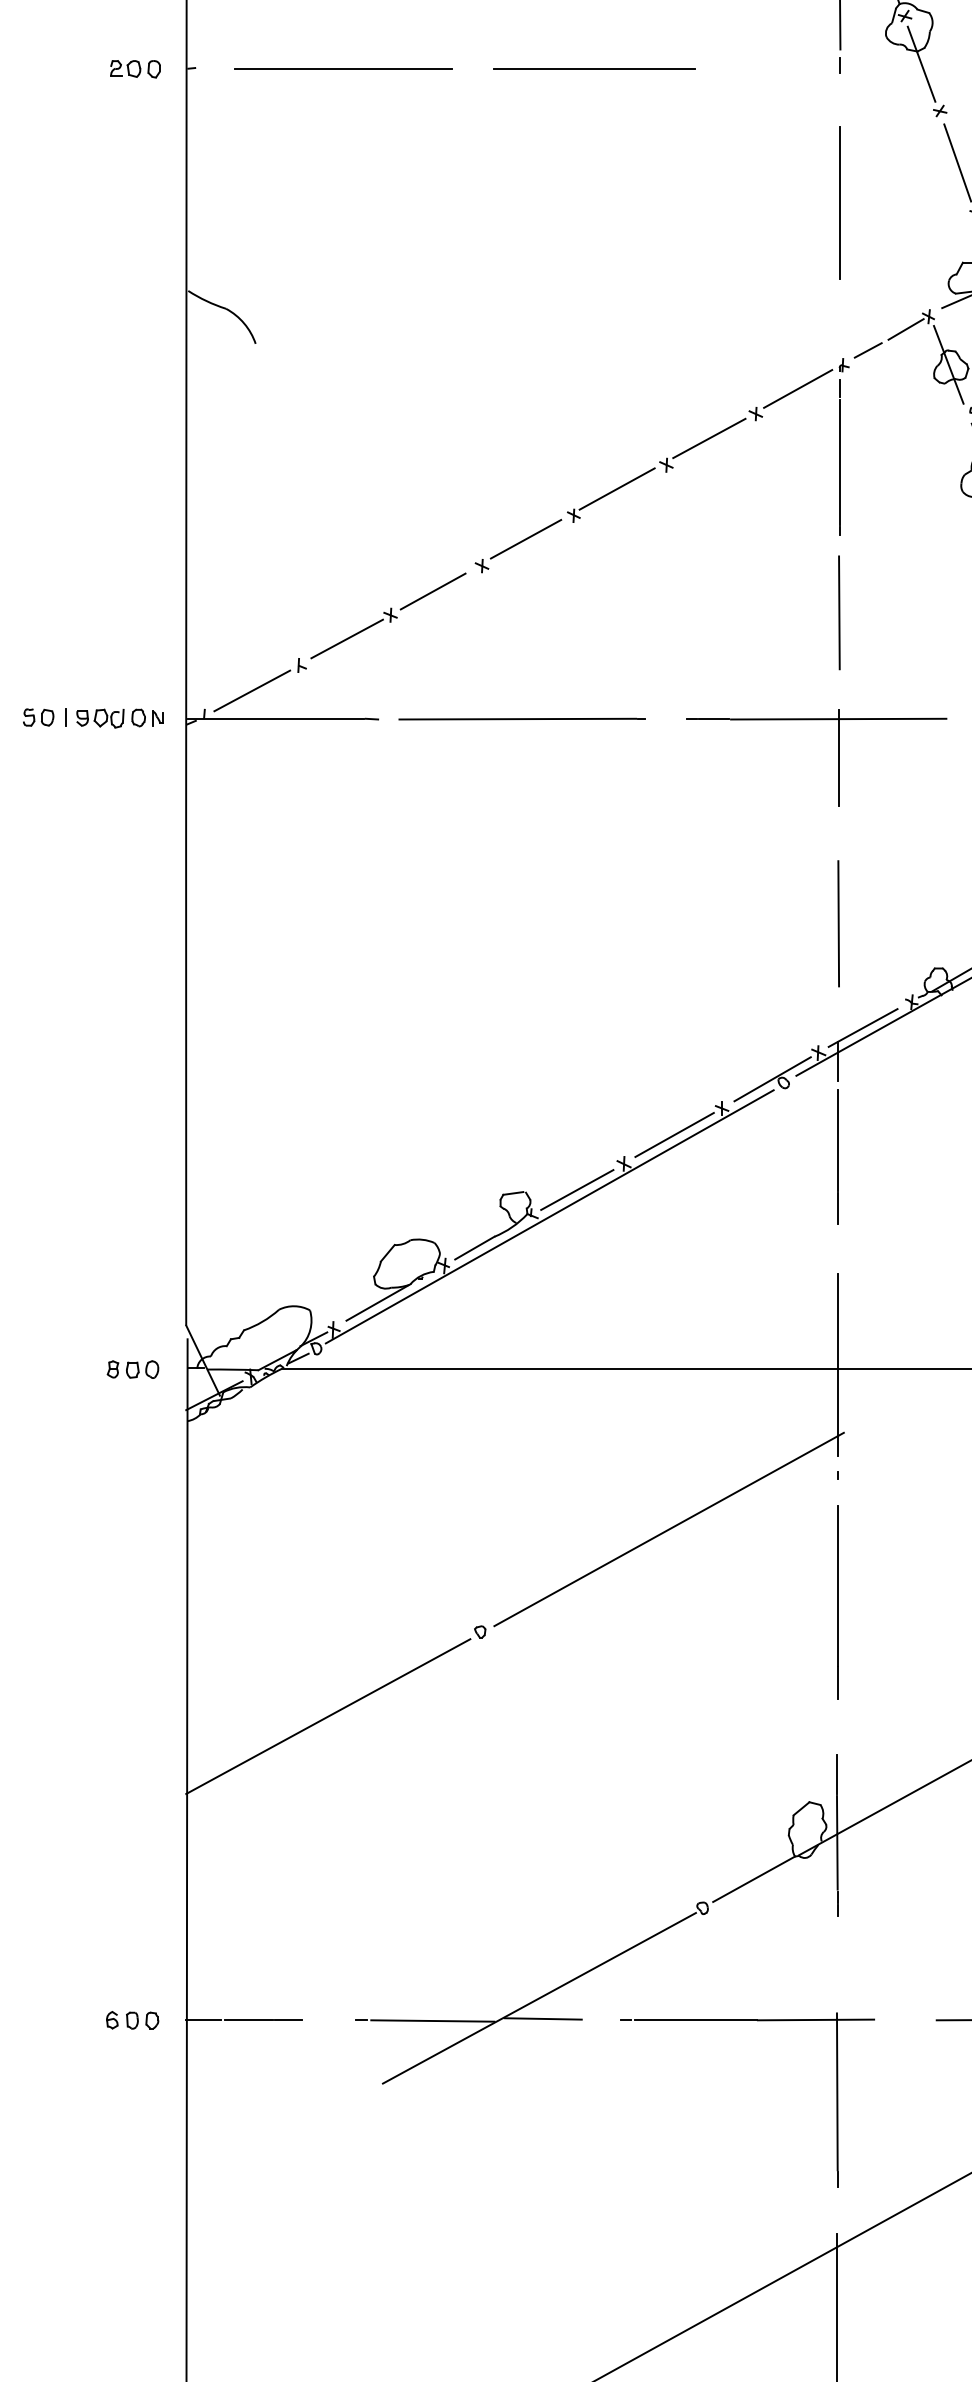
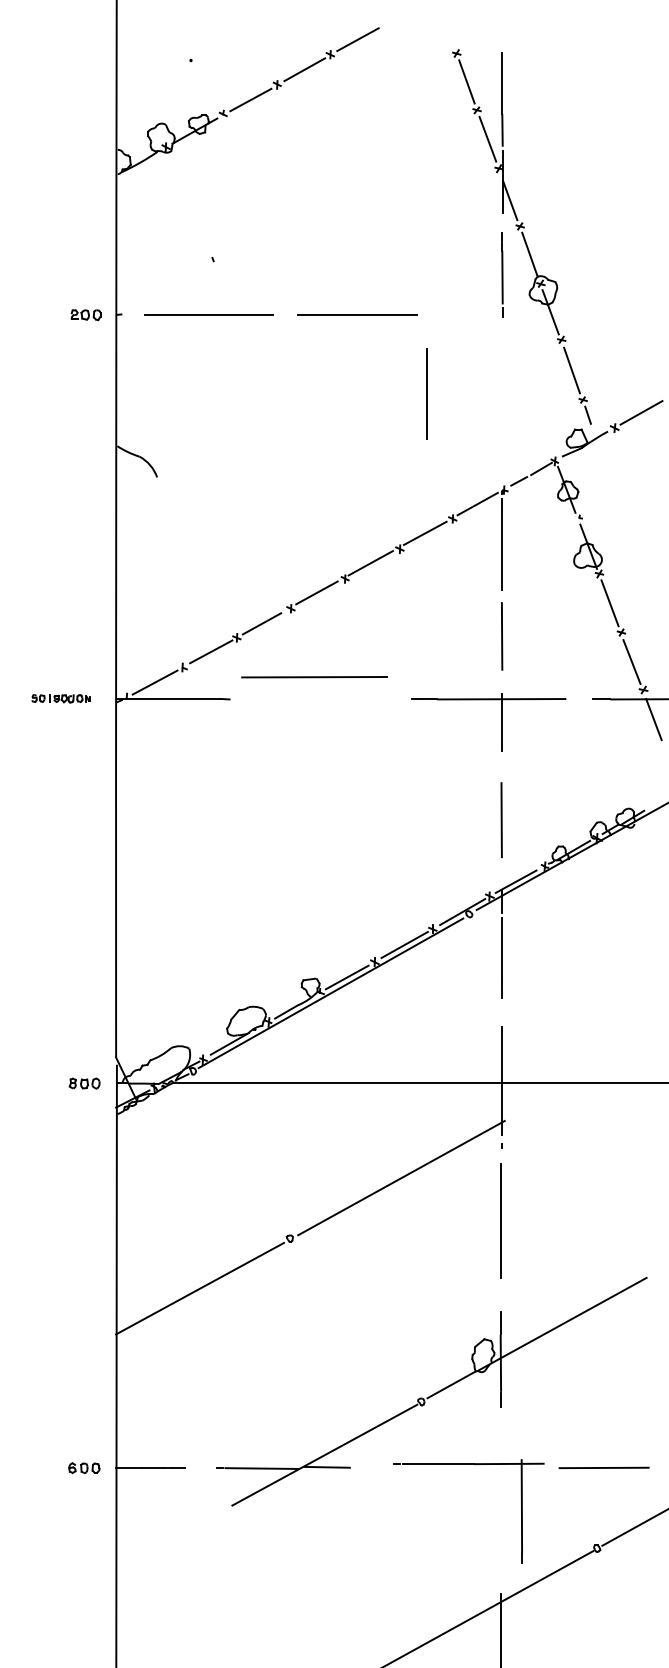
line: (838, 201) -> (426, 393), moved
part: (92, 717) -> (60, 698), size x0.7
line: (521, 719) -> (314, 677), moved
part: (746, 2020) -> (468, 1464), moved

